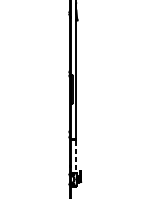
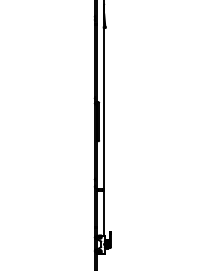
line: (75, 156) -> (103, 213), dashed -> solid

